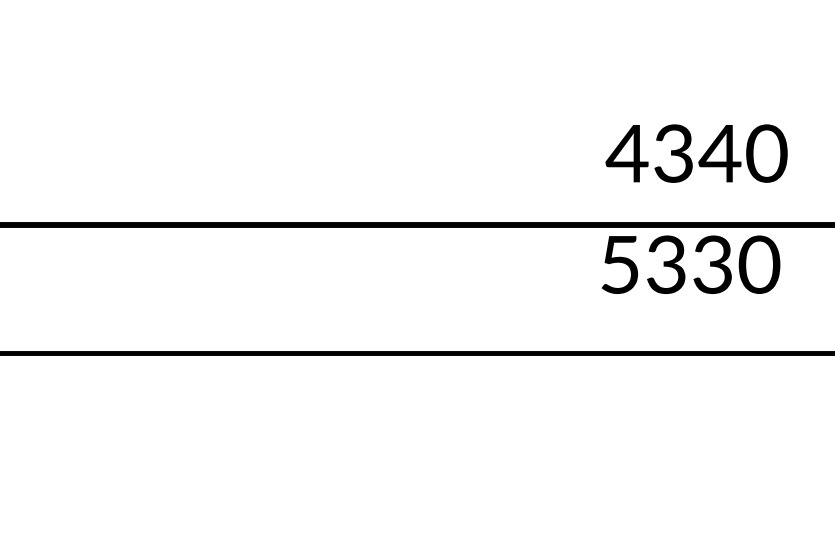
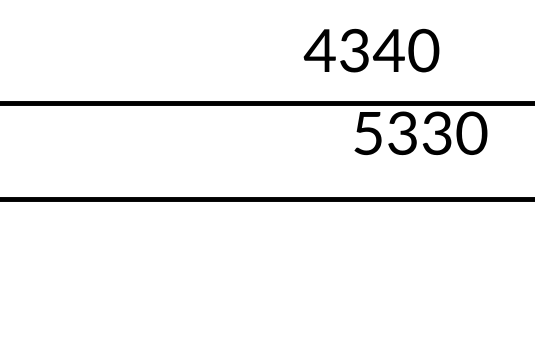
text: (696, 153) -> (371, 50), moved

